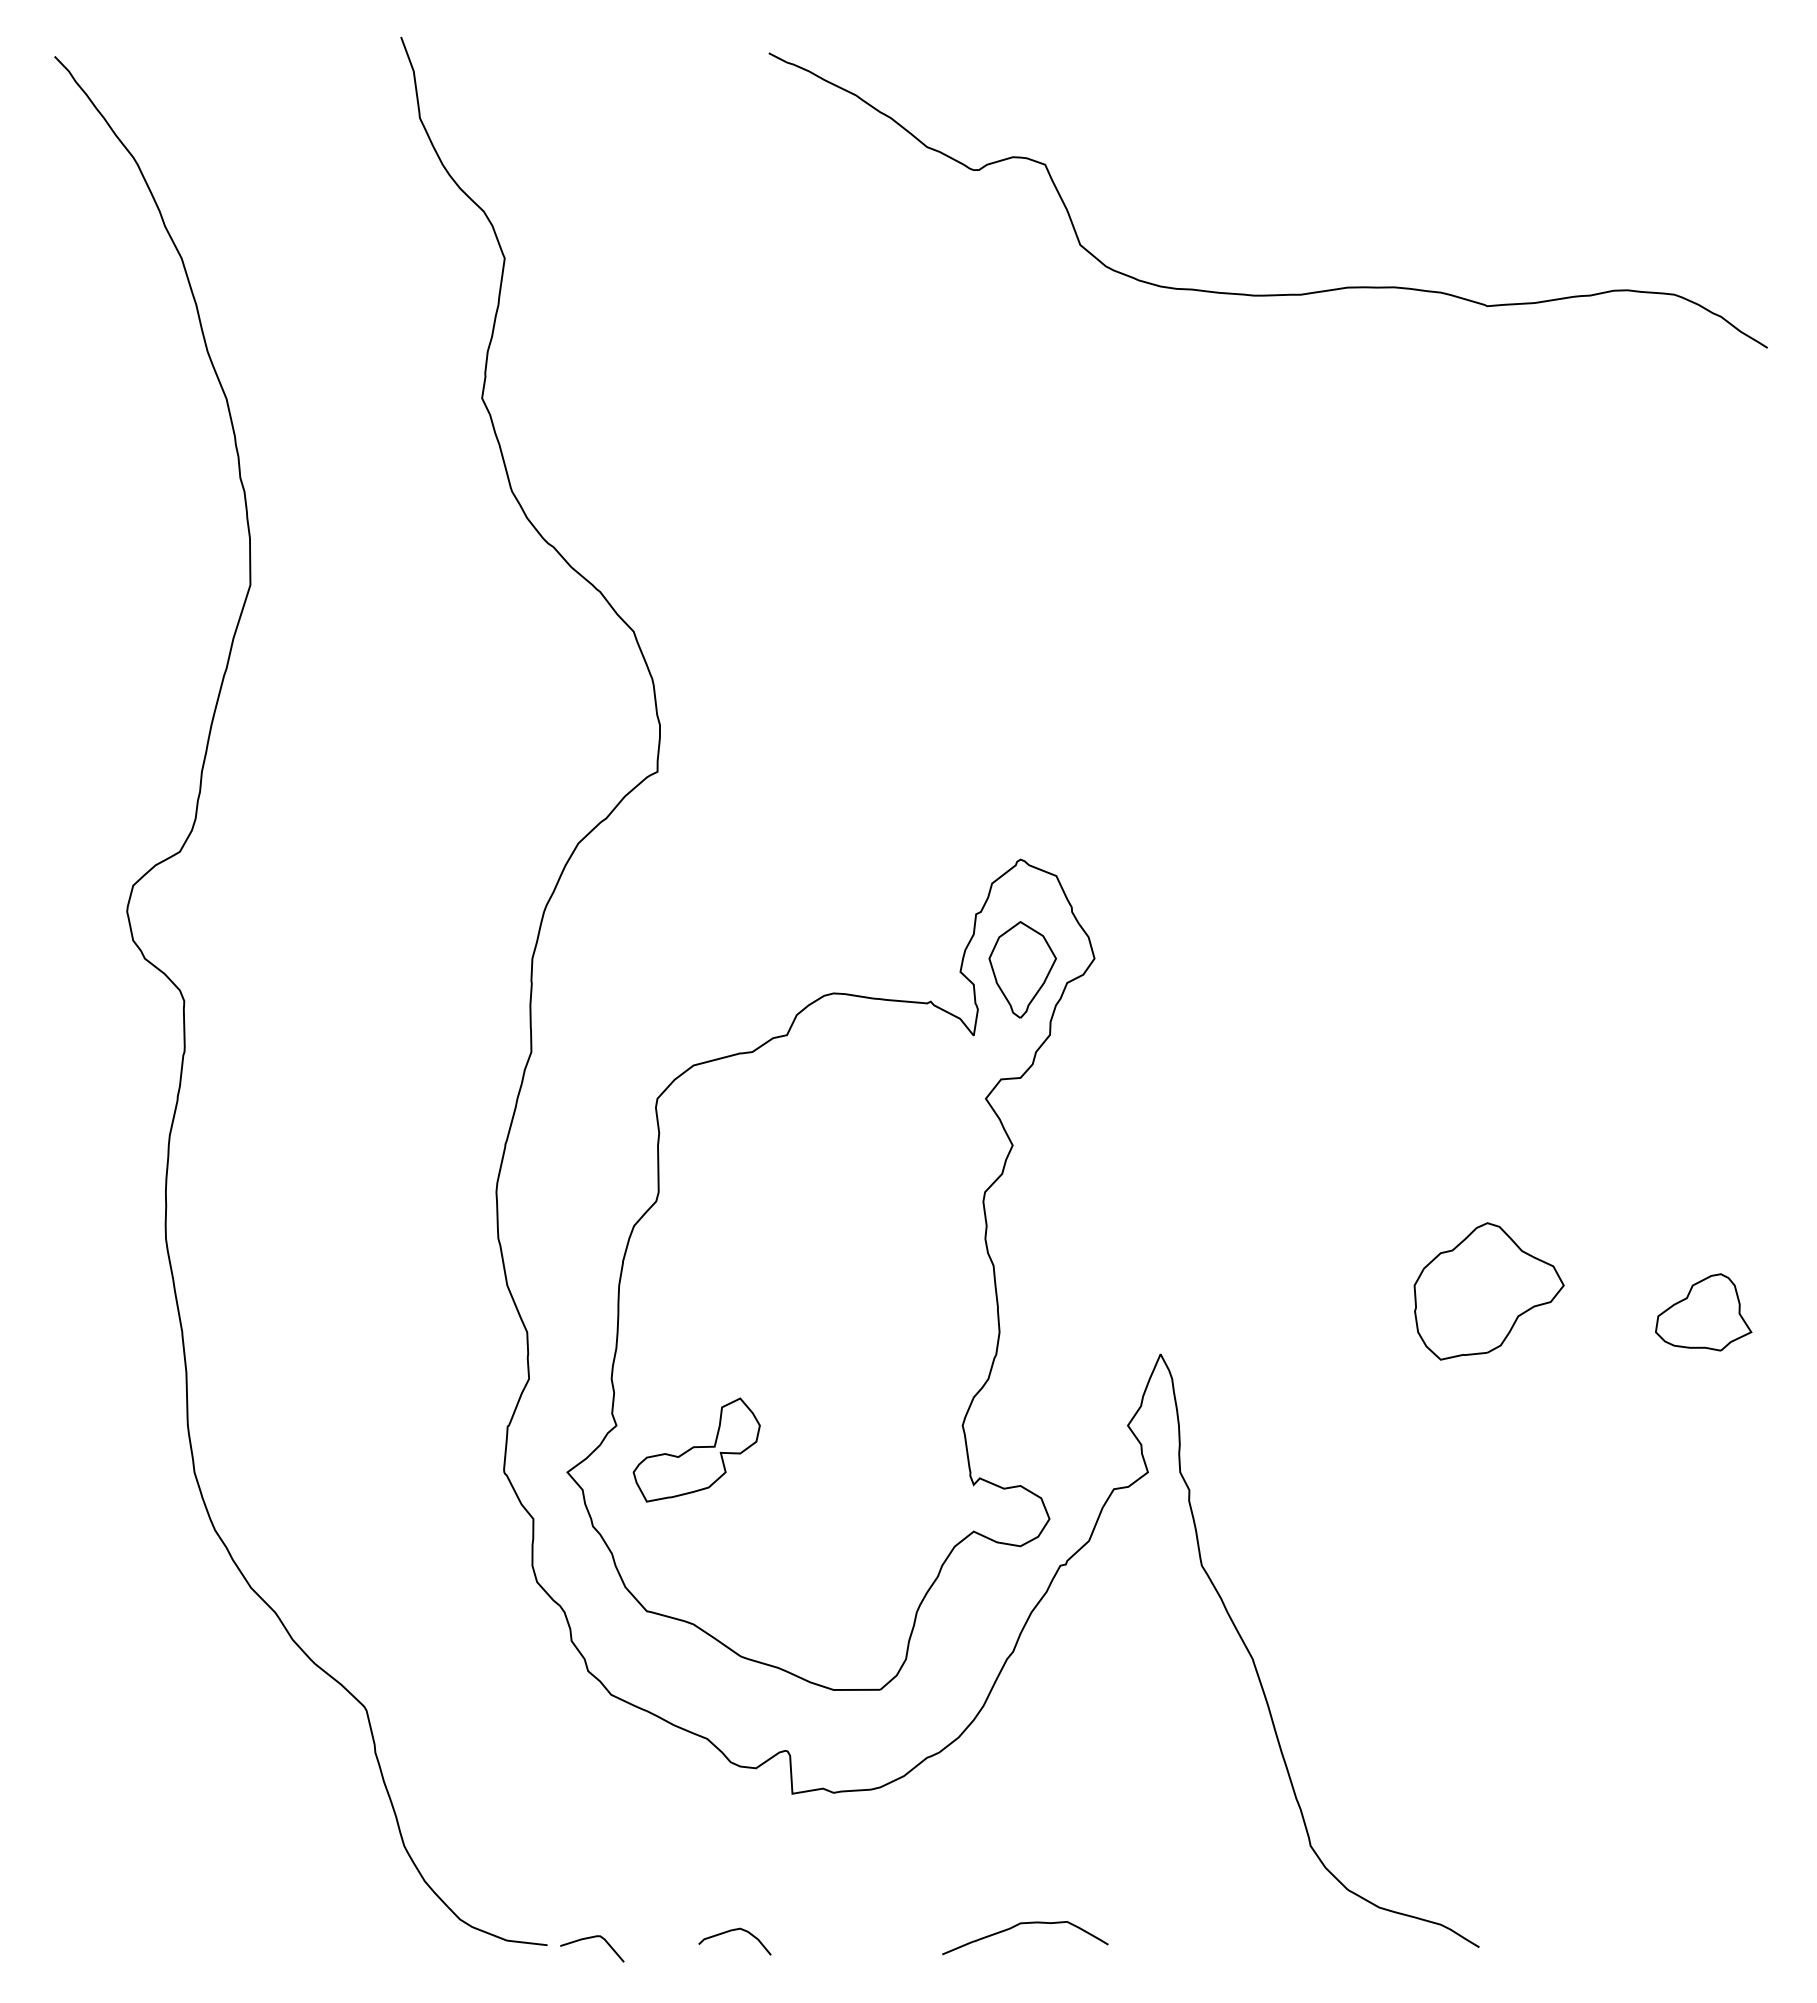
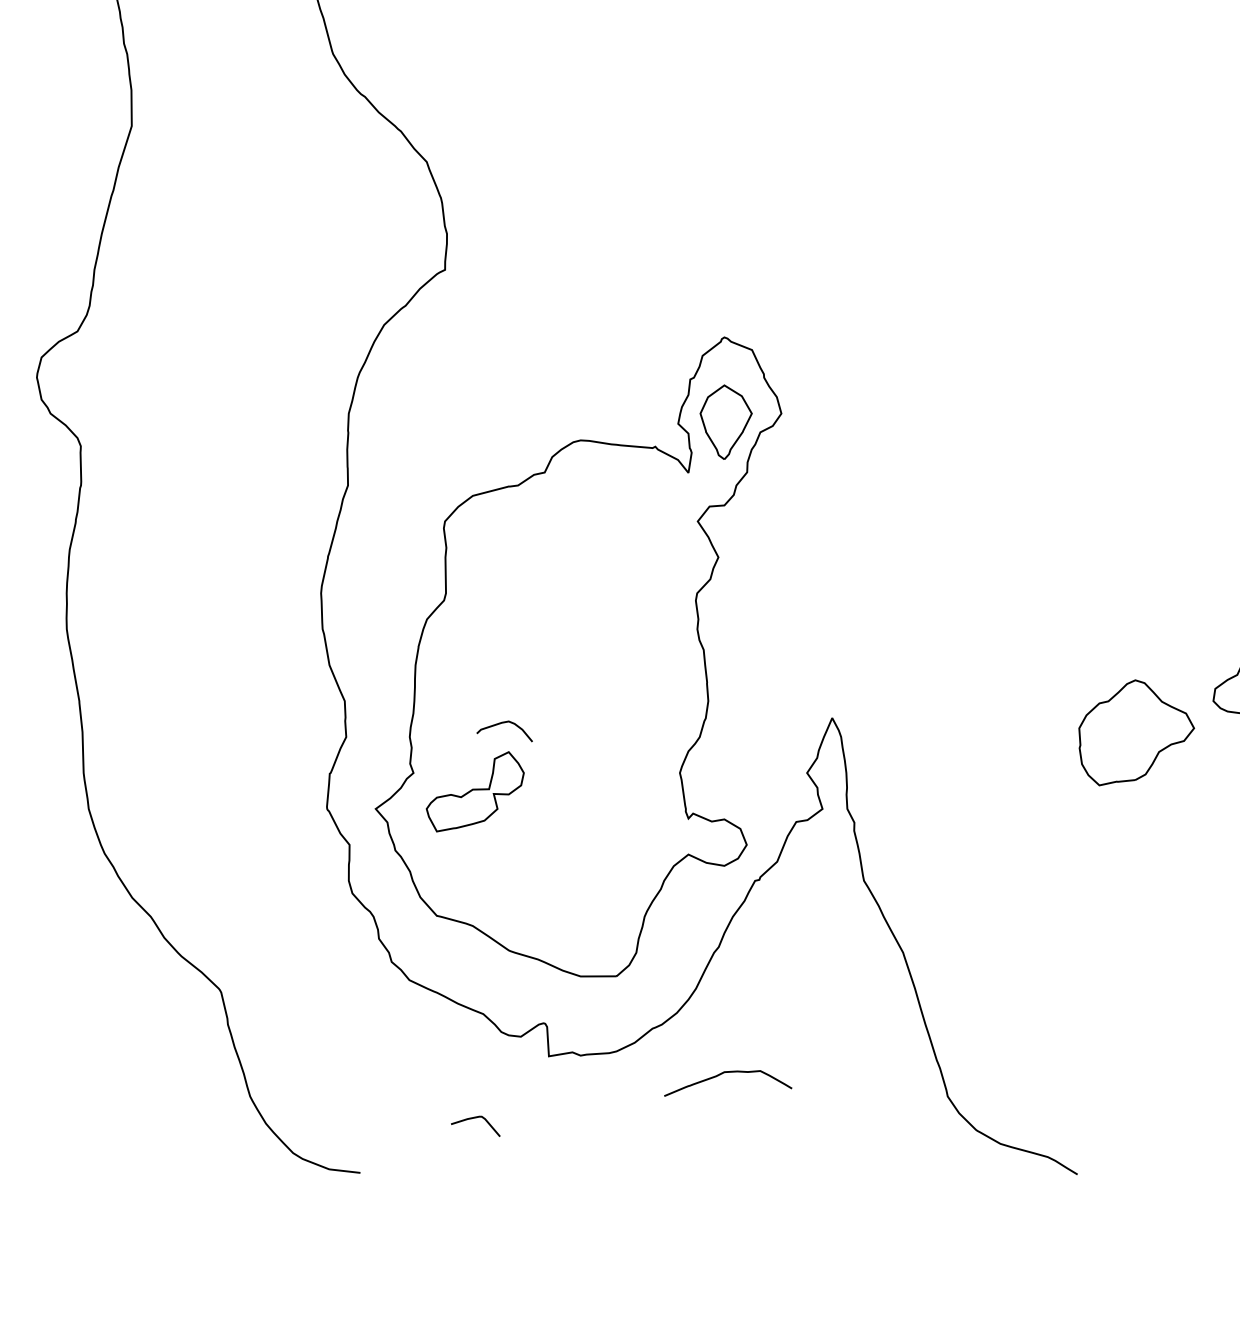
part: (1488, 1291) -> (1136, 732), moved
curve: (1023, 1924) -> (726, 1073), moved
curve: (732, 1931) -> (502, 723), moved
curve: (591, 1938) -> (475, 1118), moved

